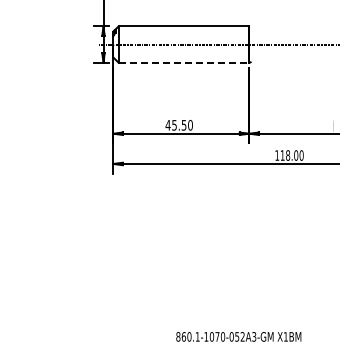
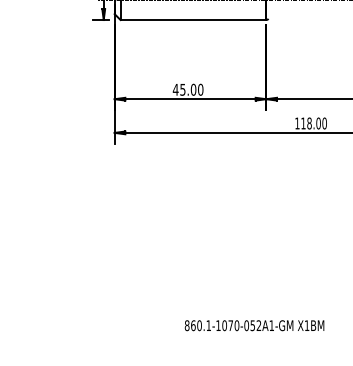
line: (184, 62) -> (194, 19), dashed -> solid
text: (183, 125) -> (192, 90), 45.50 -> 45.00
text: (254, 336) -> (272, 325), 860.1-1070-052A3-GM -> 860.1-1070-052A1-GM

